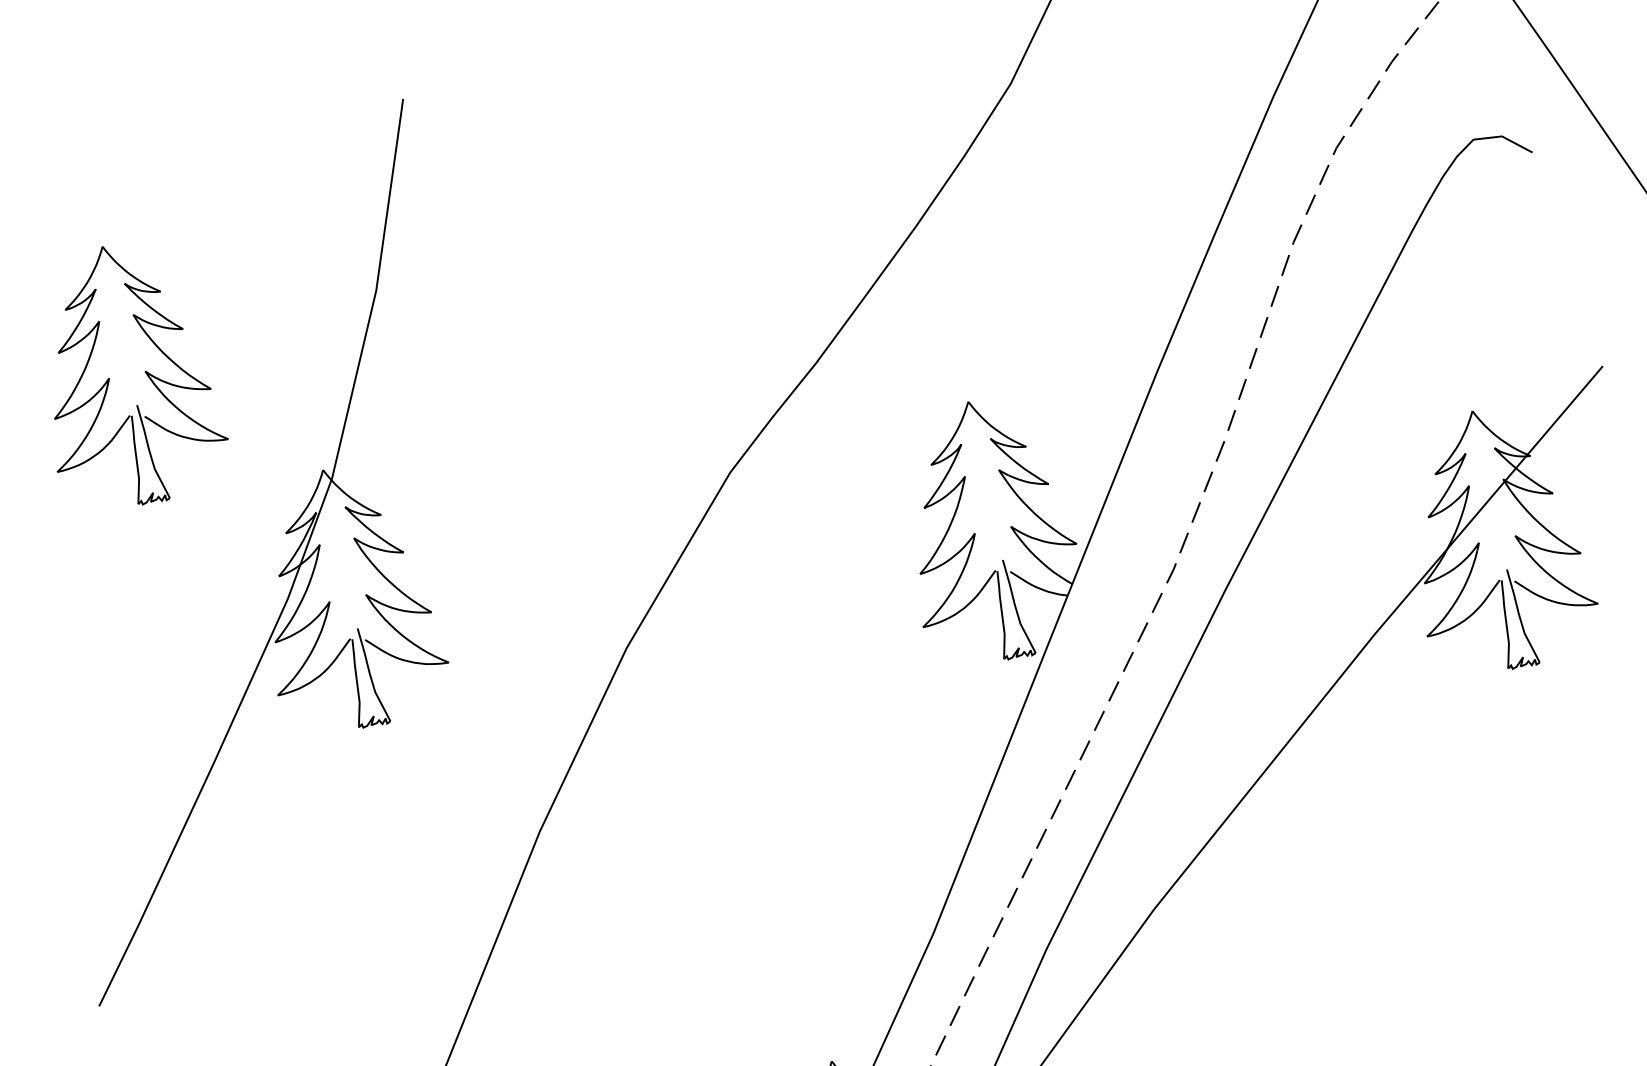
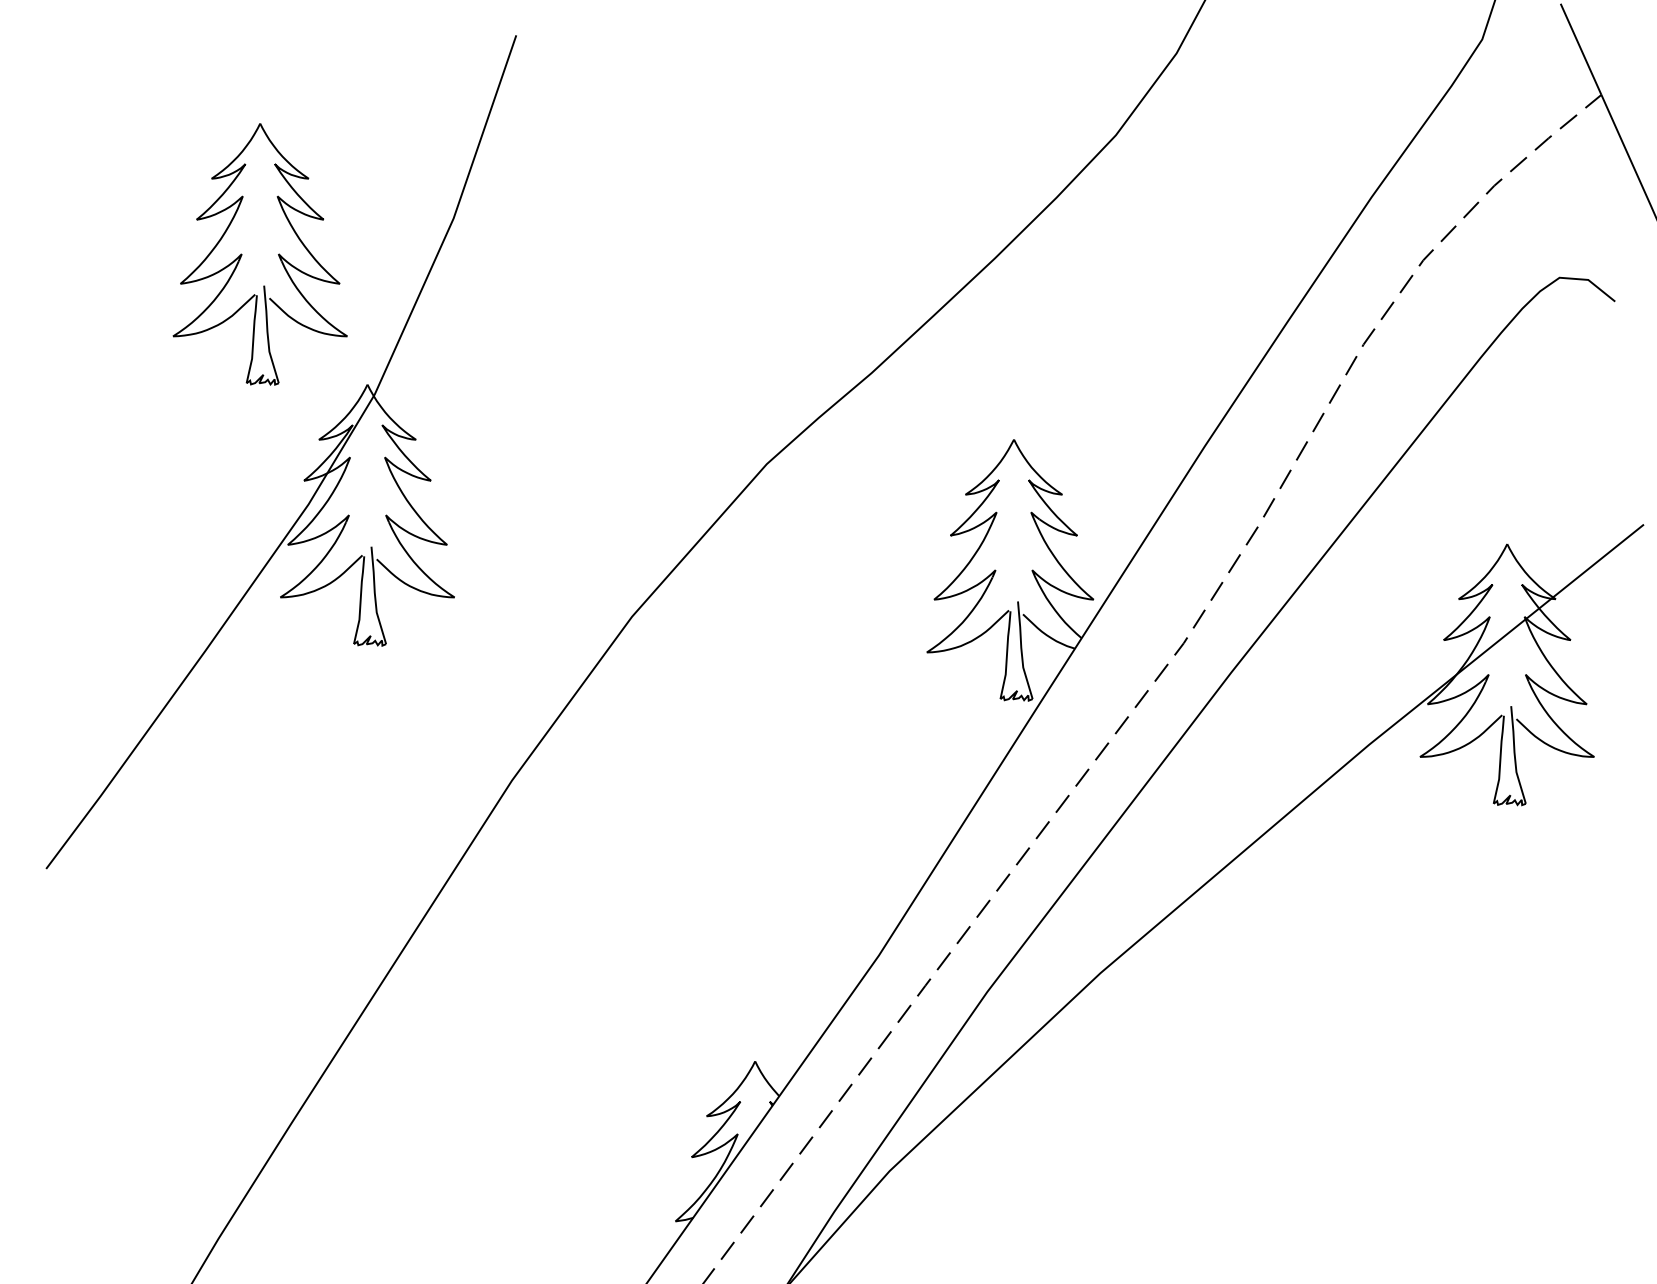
part: (109, 378) -> (242, 254), moved

